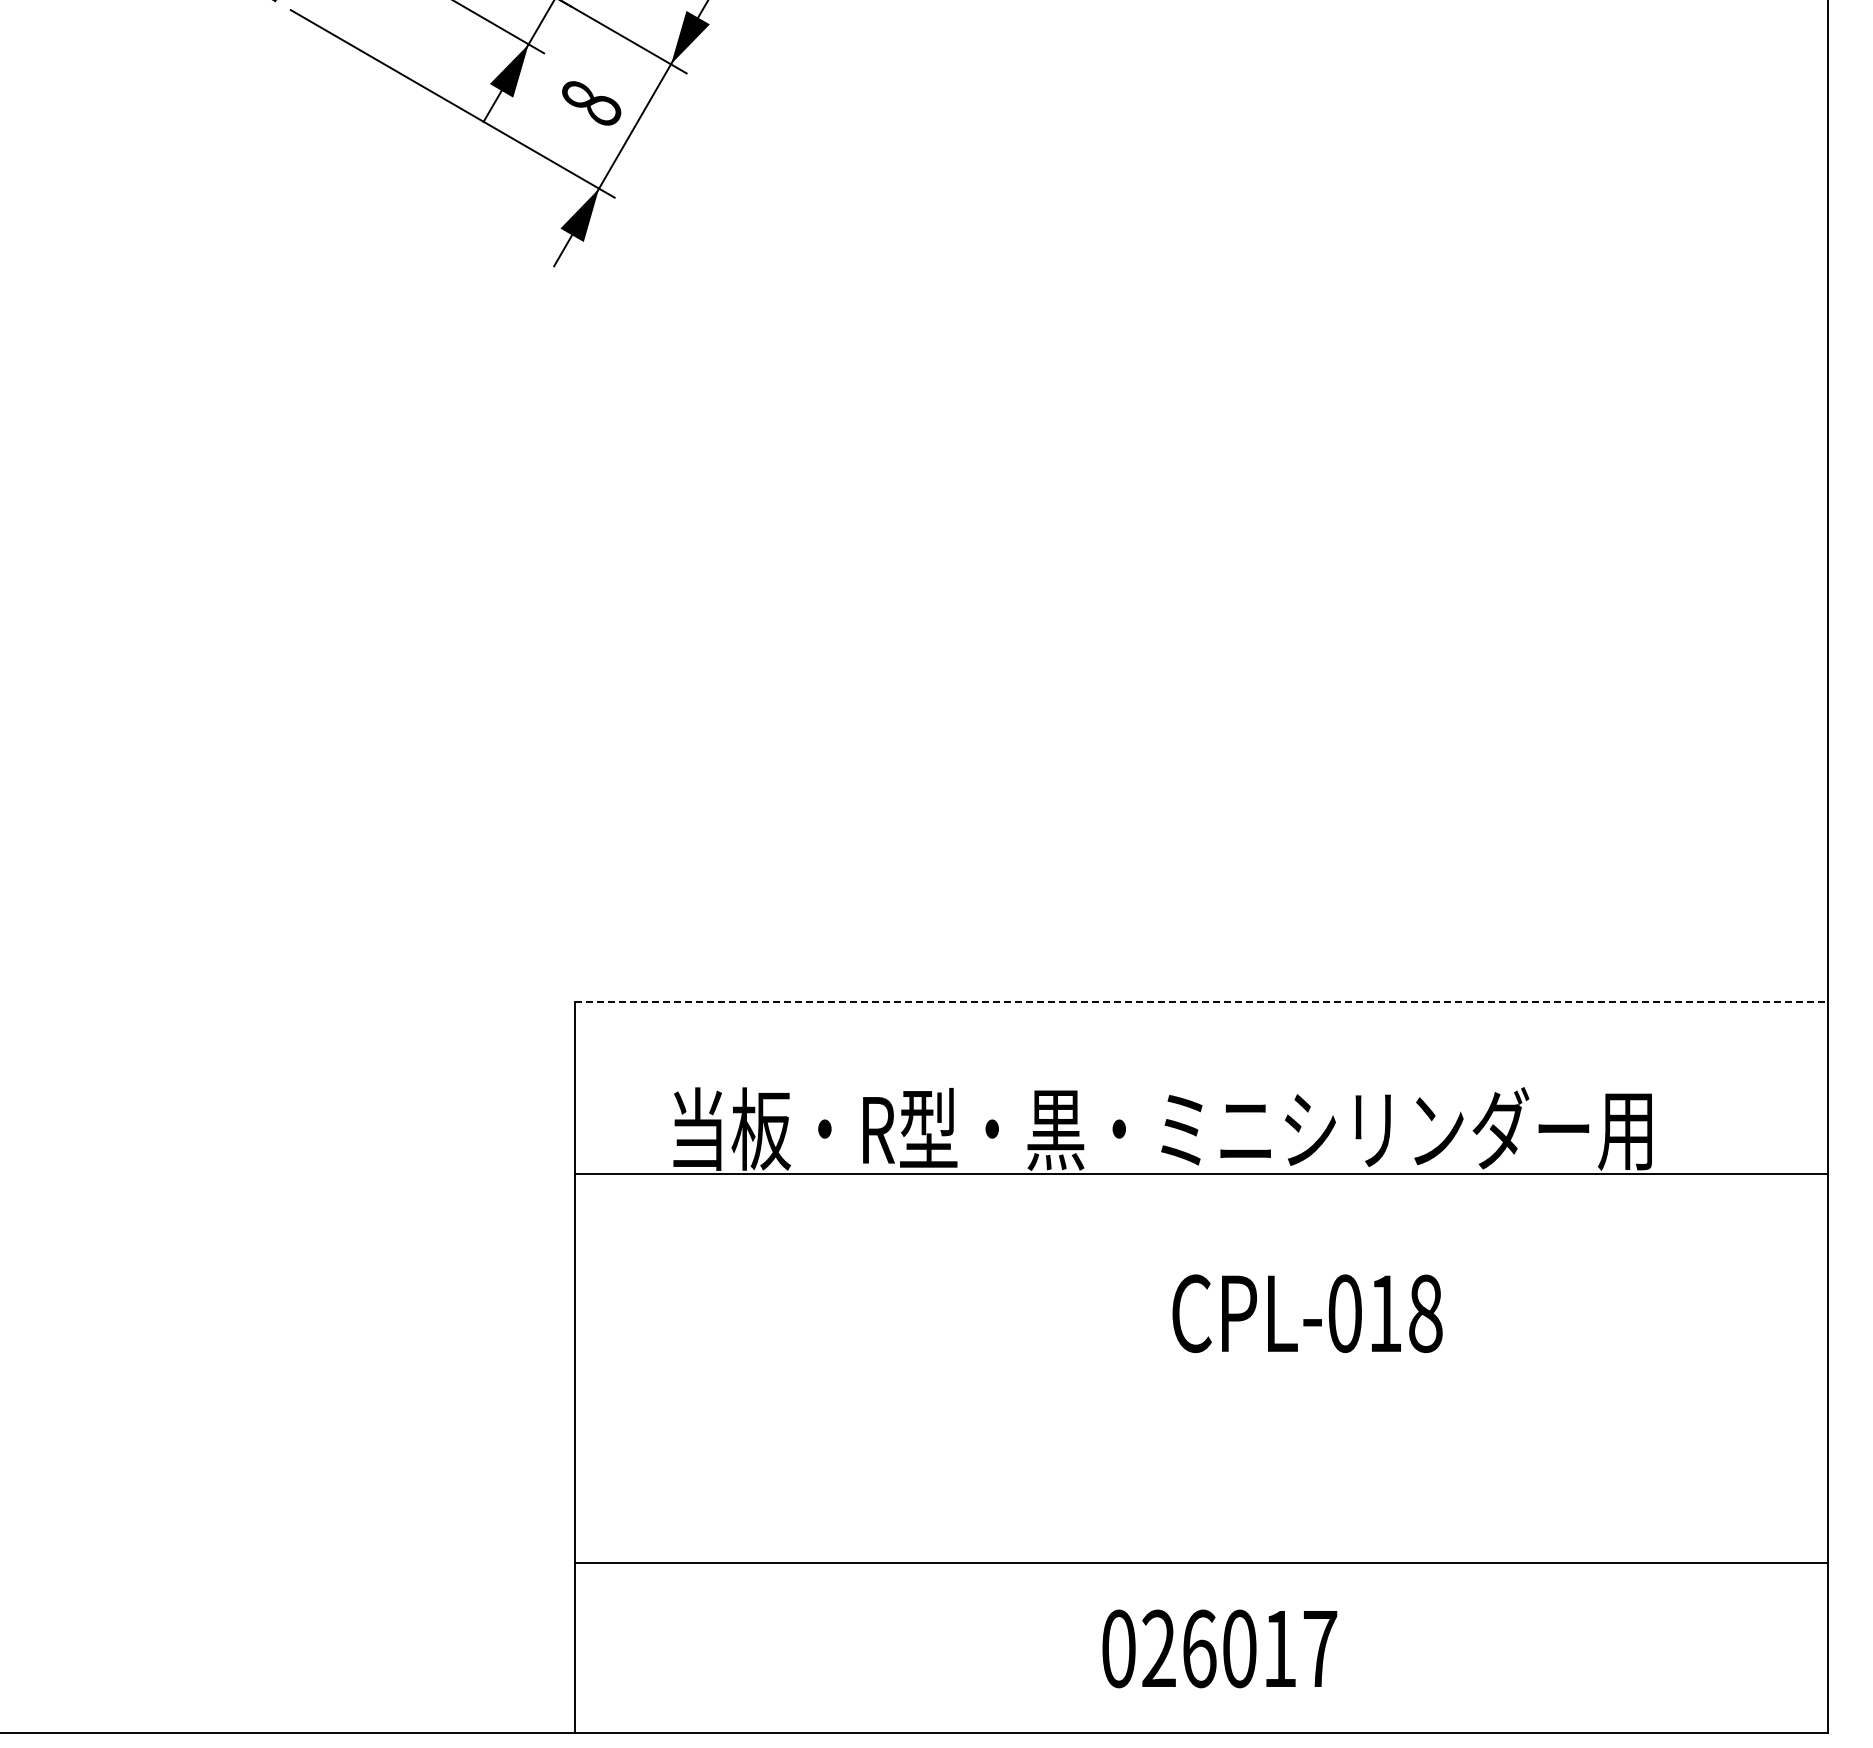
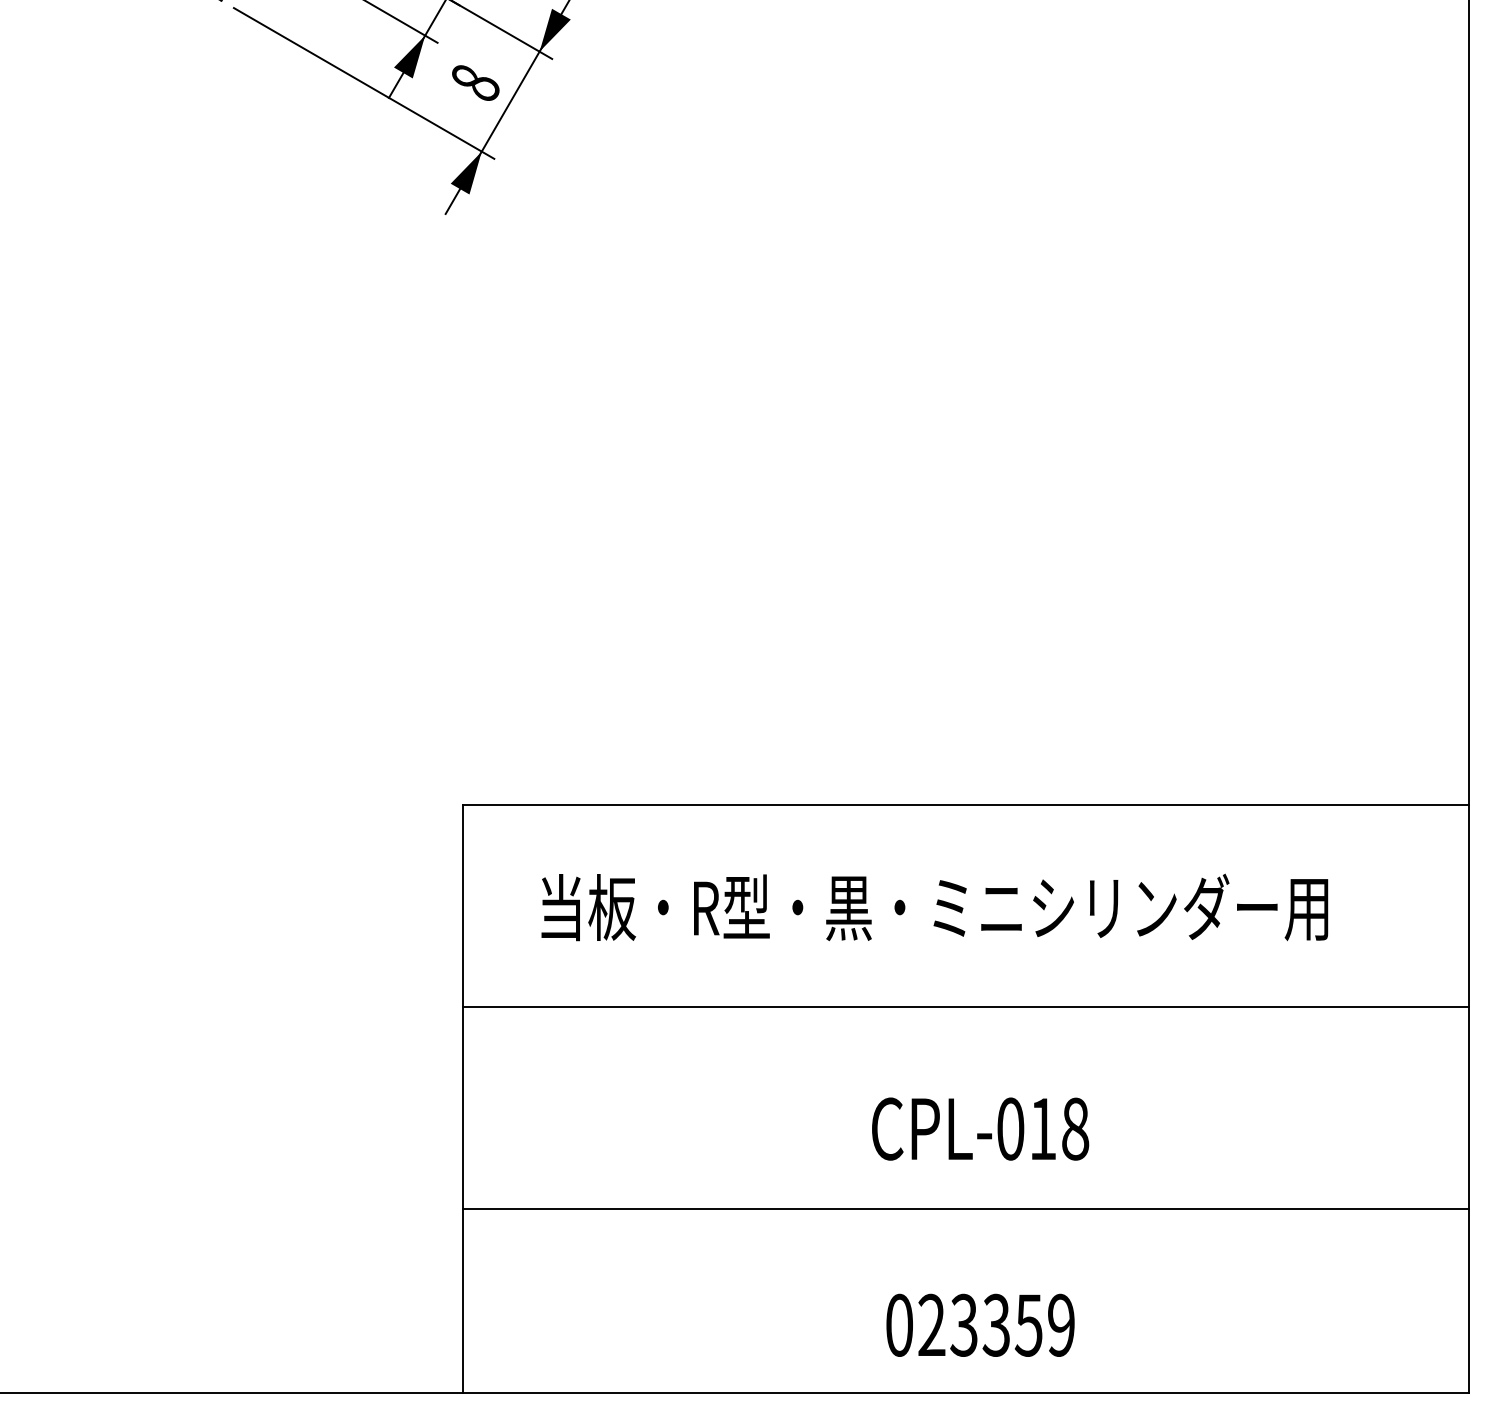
line: (1201, 1001) -> (966, 804), dashed -> solid
line: (1201, 1174) -> (966, 1007), moved
text: (1307, 1313) -> (980, 1128), moved
line: (1201, 1563) -> (966, 1209), moved
text: (1259, 1648) -> (1012, 1325), 026017 -> 023359

